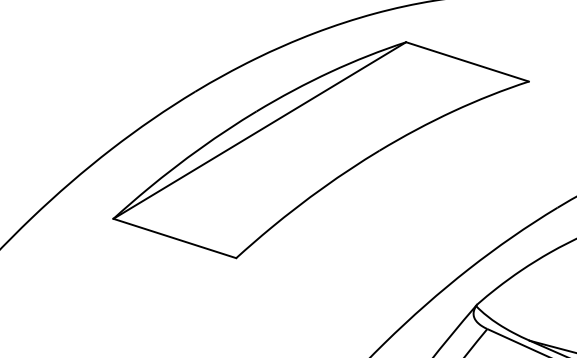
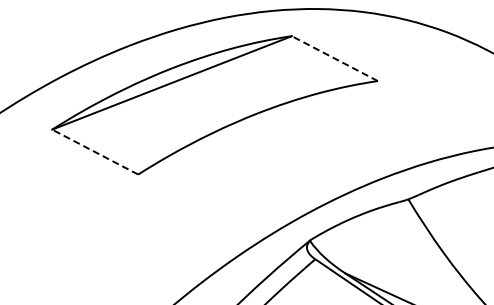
line: (466, 61) -> (334, 58), solid -> dashed
line: (175, 238) -> (95, 152), solid -> dashed

